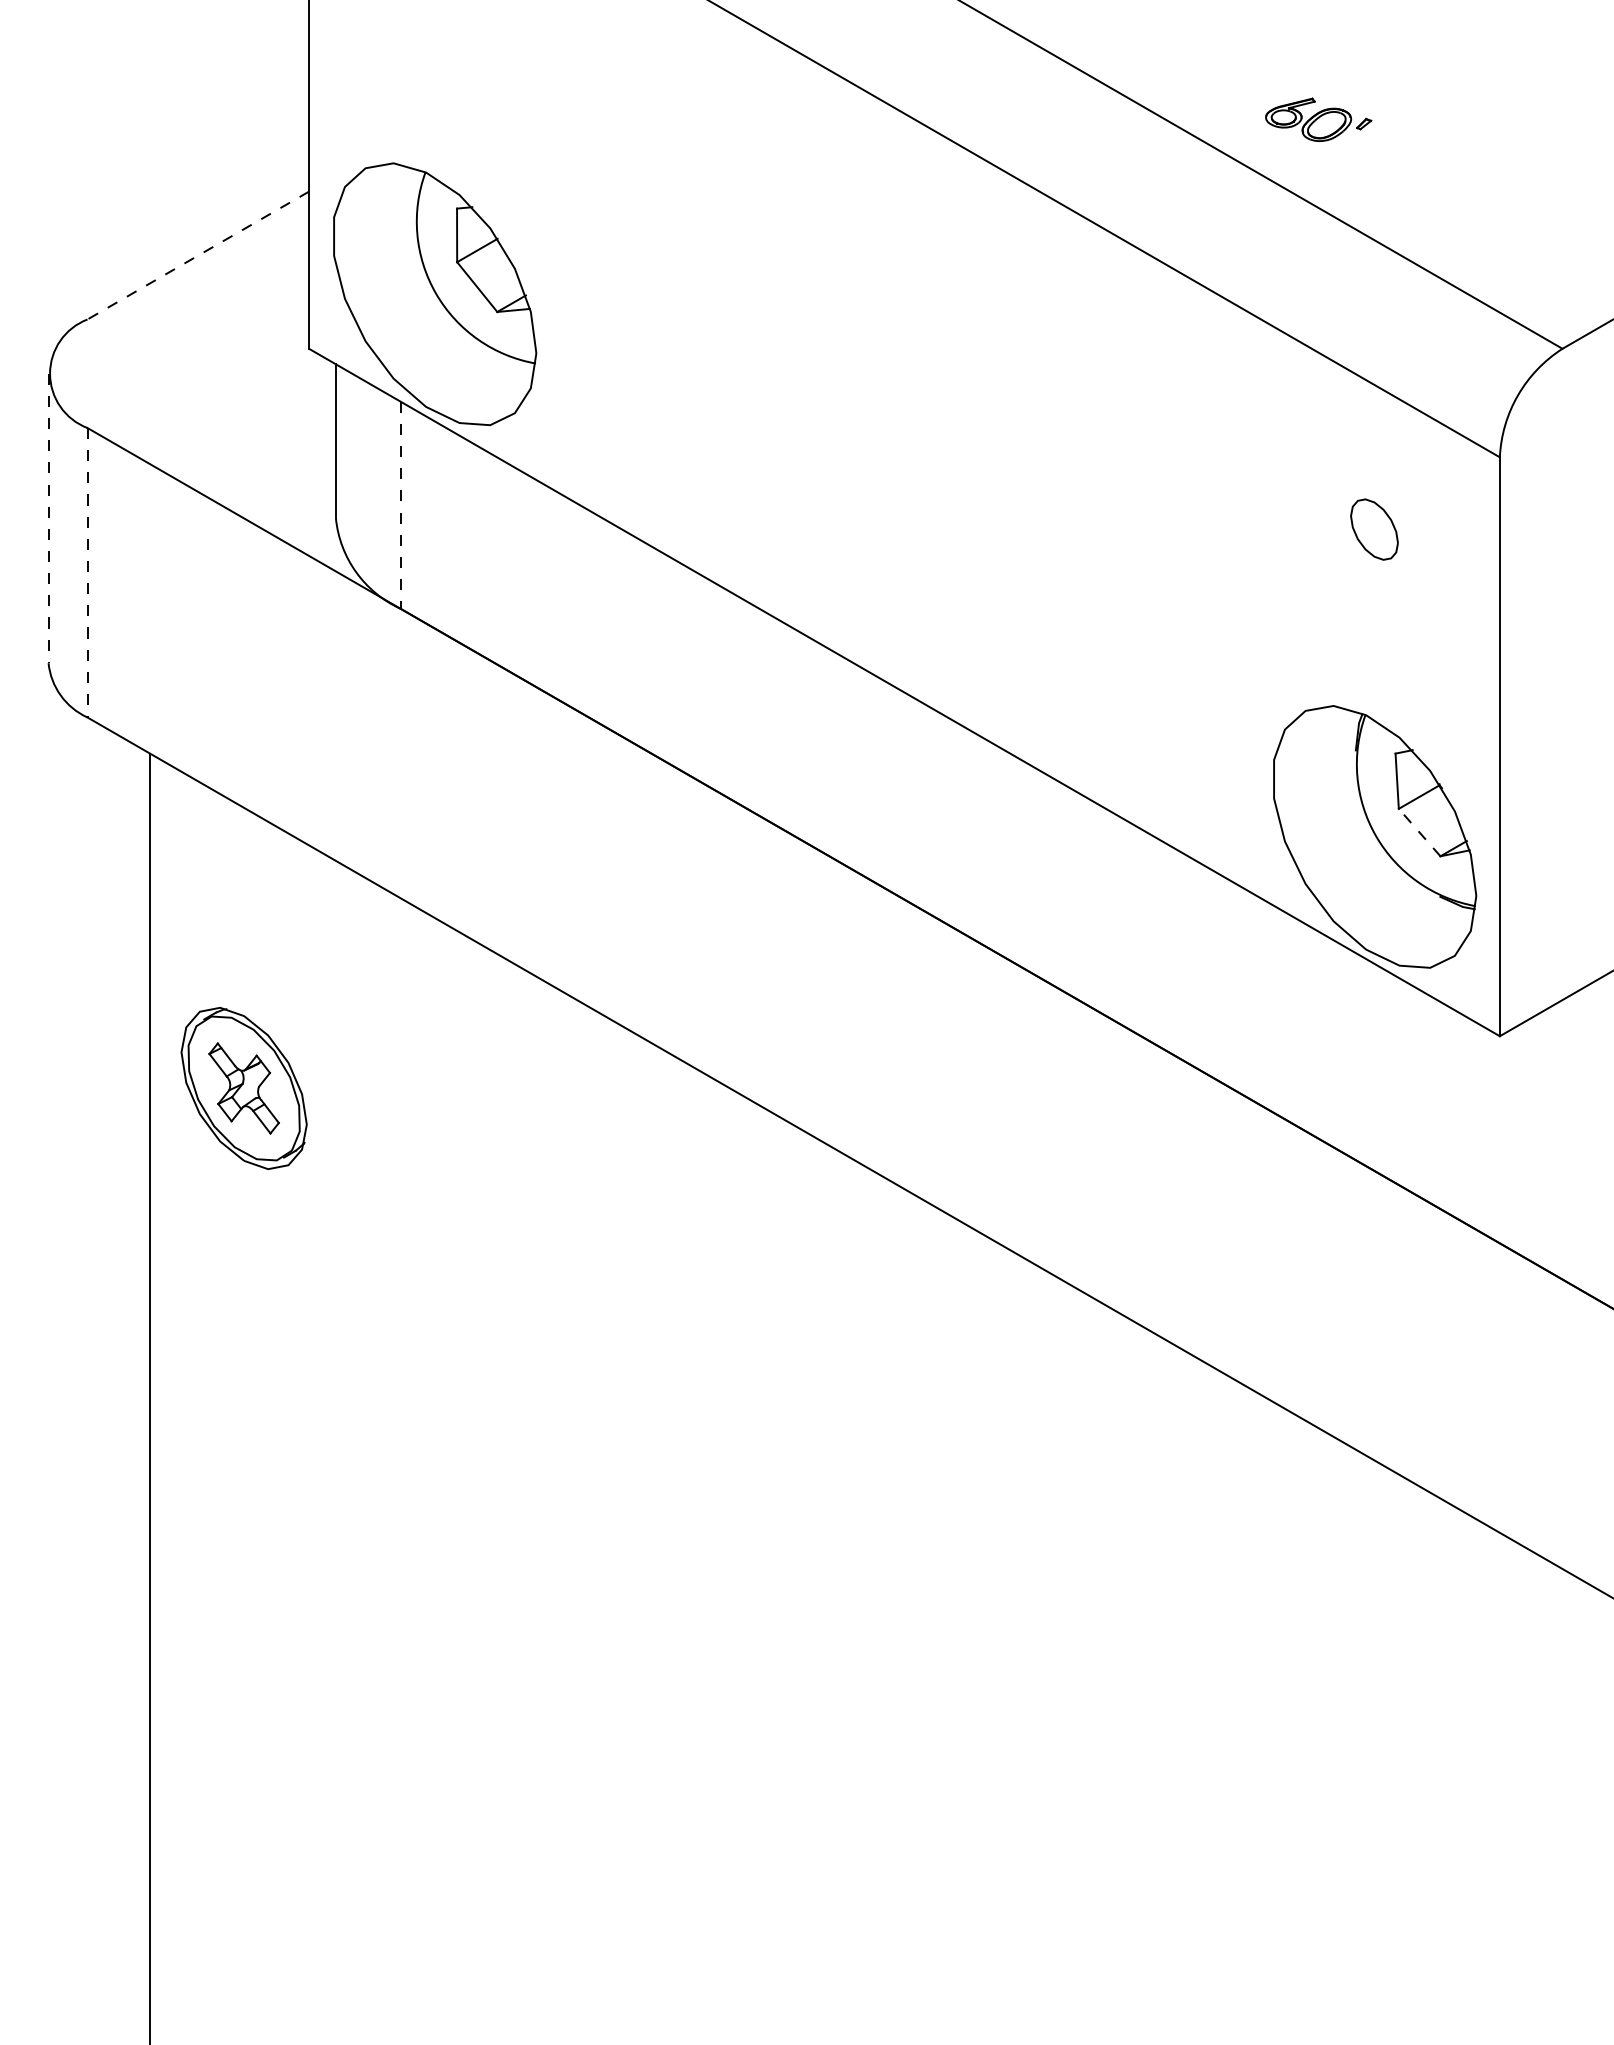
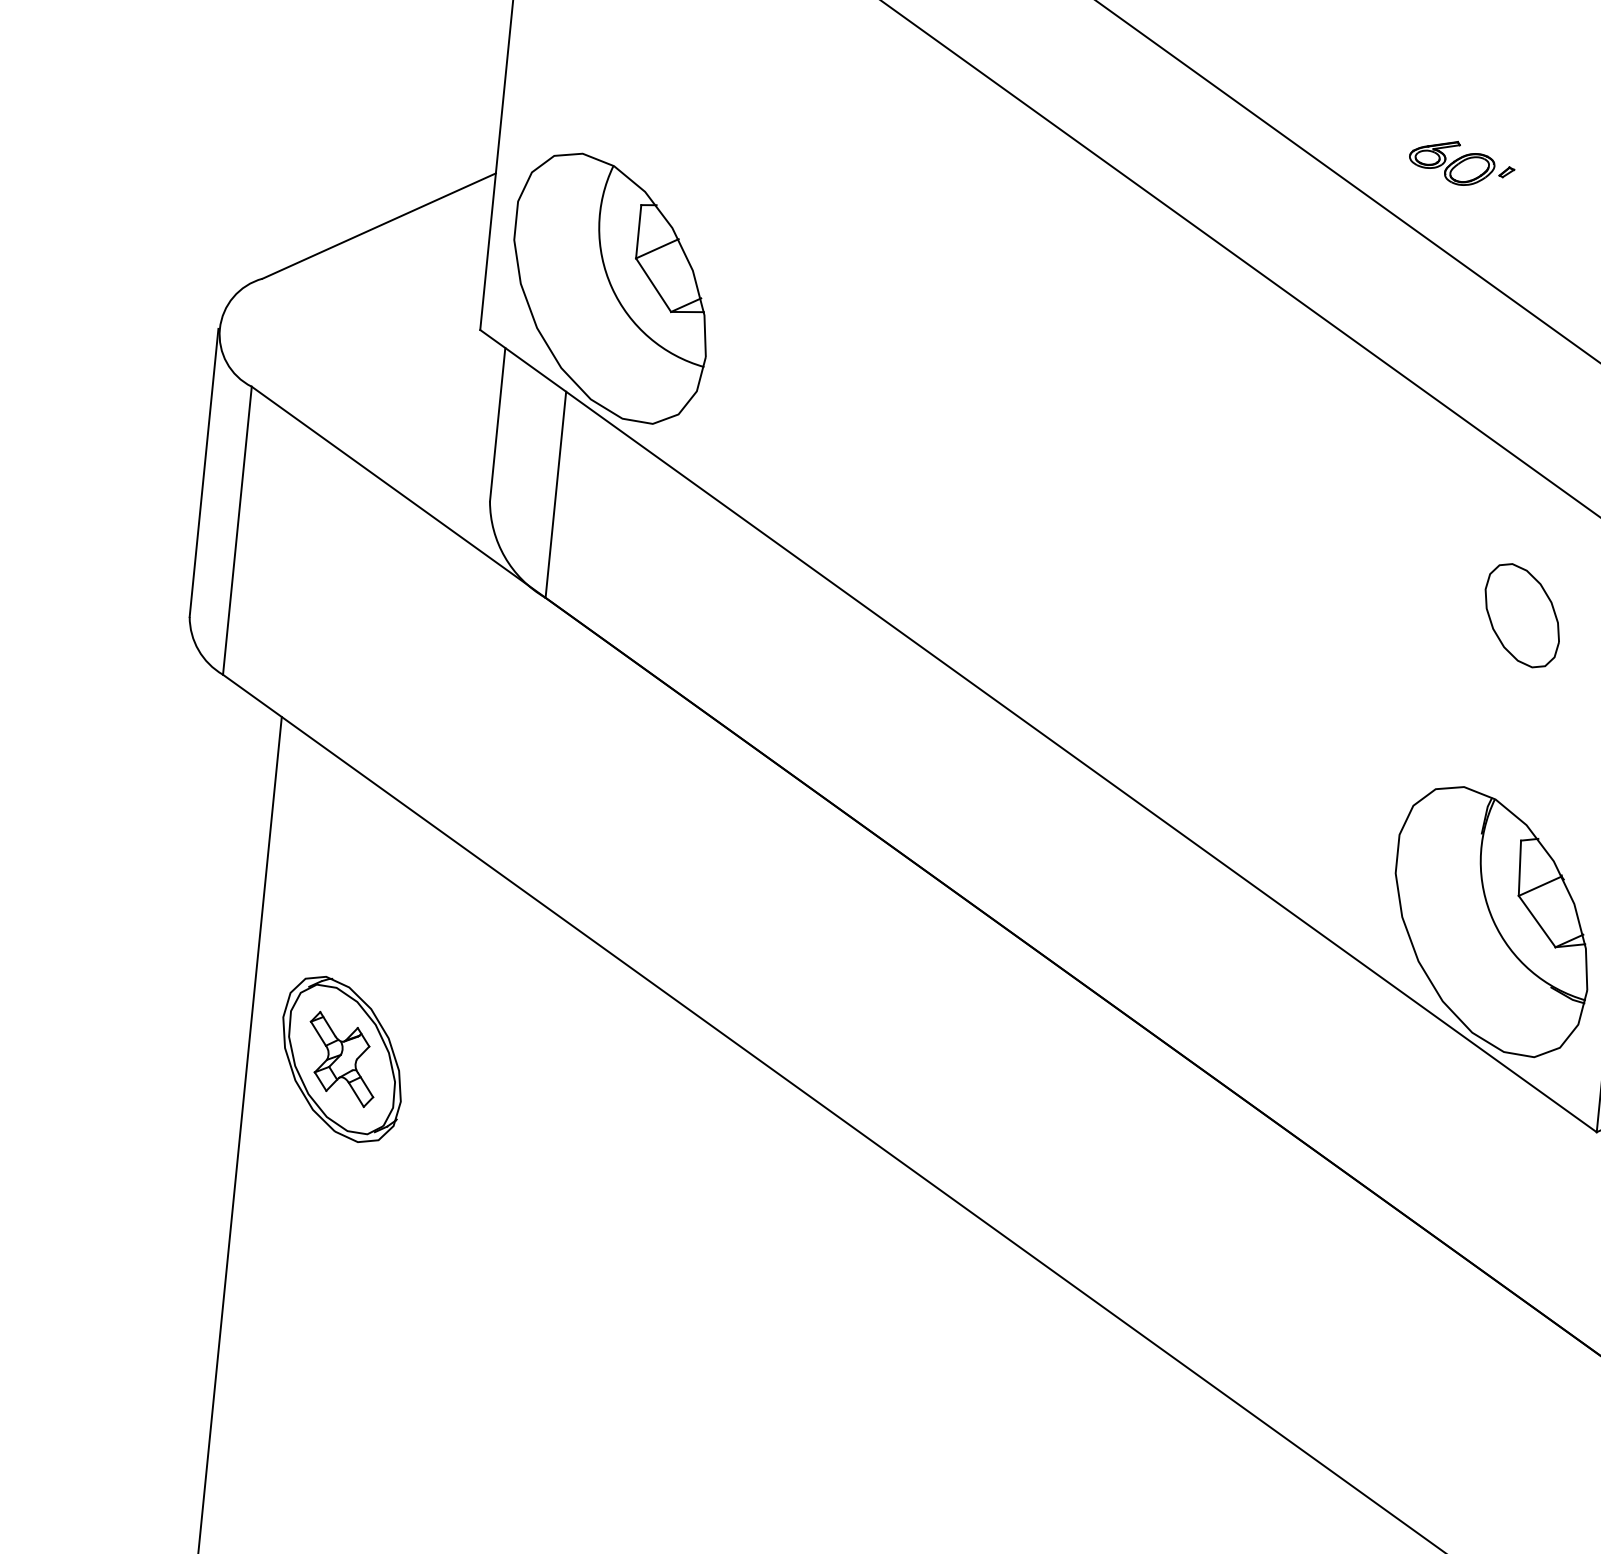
part: (1318, 119) -> (1461, 163), moved
line: (197, 255) -> (378, 225), dashed -> solid
line: (400, 505) -> (555, 494), dashed -> solid
line: (48, 518) -> (203, 472), dashed -> solid
part: (1374, 529) -> (1522, 615), size x1.67
line: (87, 572) -> (237, 530), dashed -> solid
line: (1419, 832) -> (1537, 921), dashed -> solid

